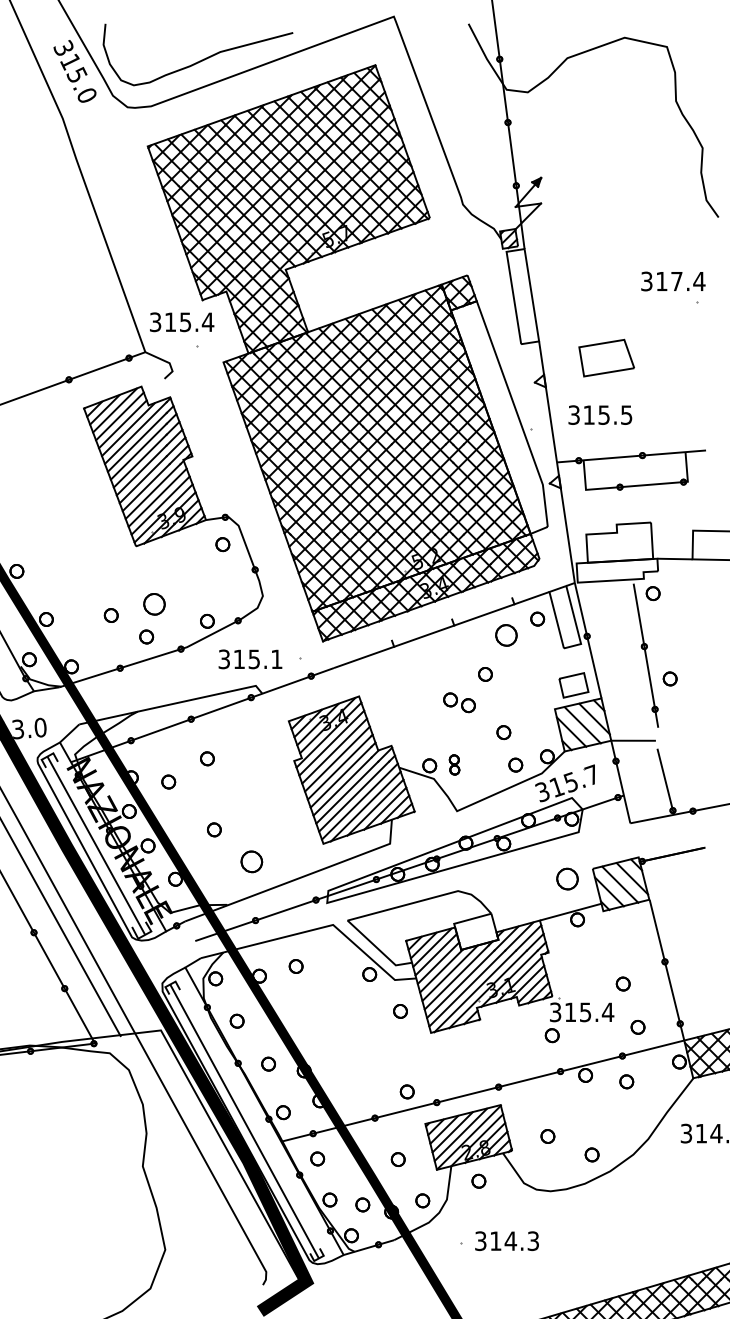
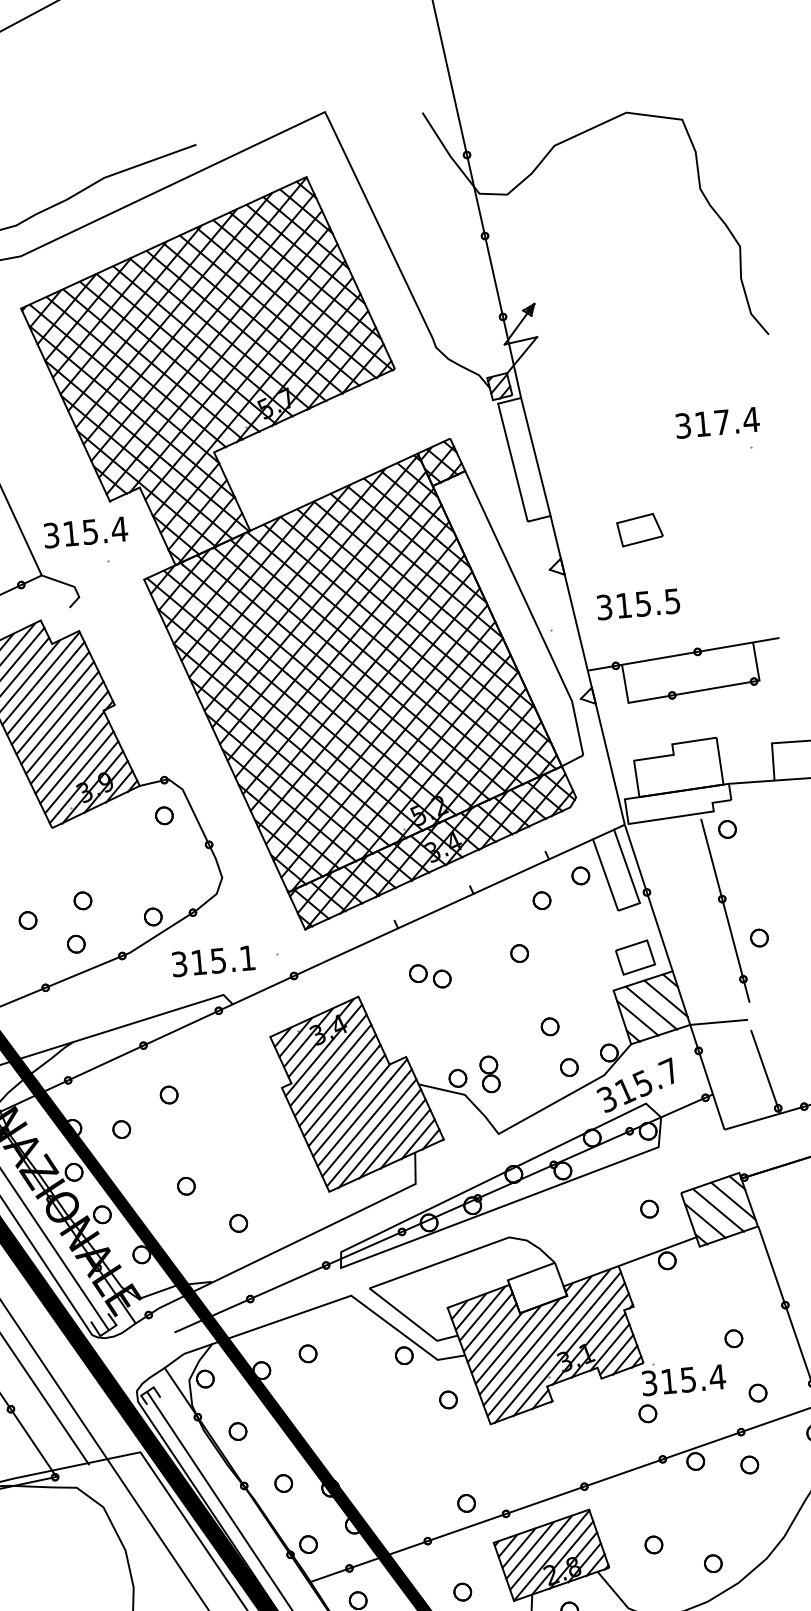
part: (606, 358) -> (639, 530), size x0.62
part: (154, 603) -> (82, 899), size x0.62
part: (505, 635) -> (541, 900), size x0.62
part: (459, 702) -> (430, 976), moved
part: (454, 764) -> (489, 1073), size x1.43
part: (251, 861) -> (238, 1222), size x0.62
part: (567, 878) -> (649, 1208), size x0.62

